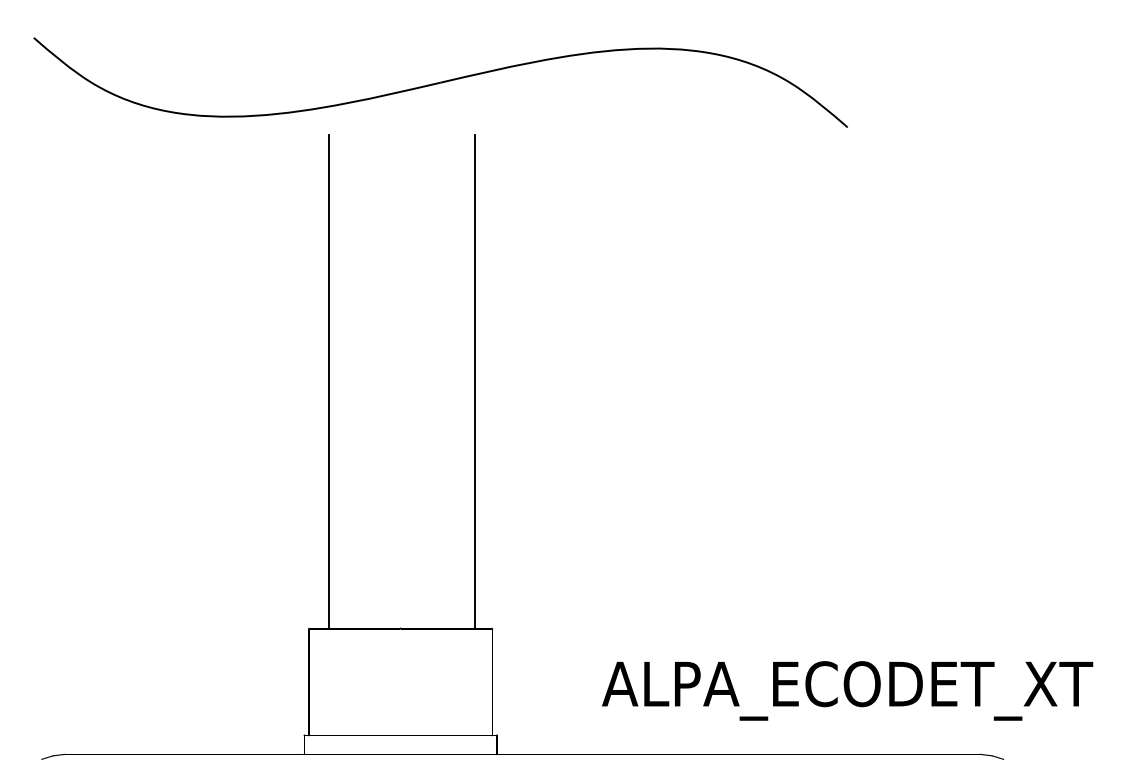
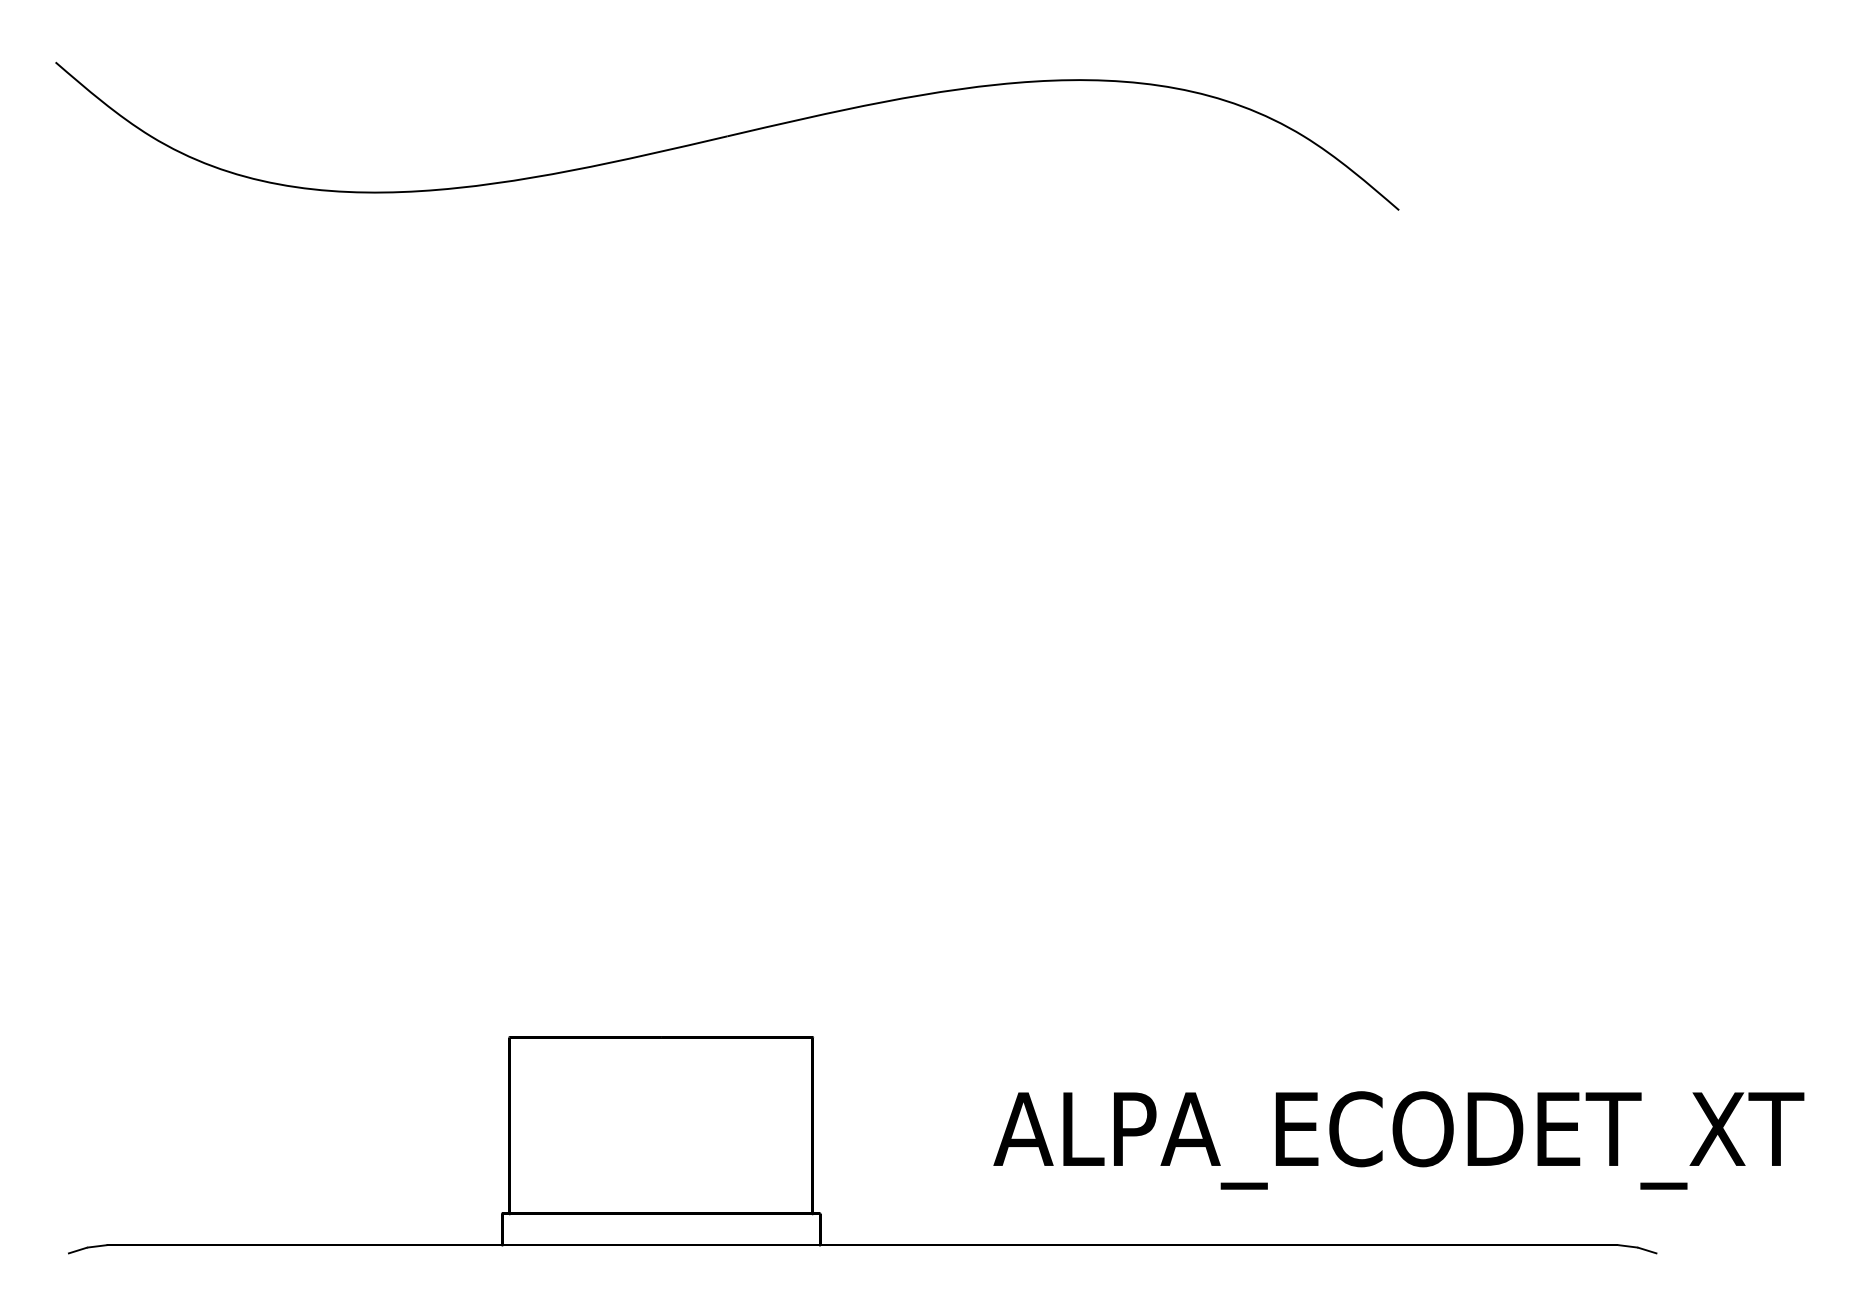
line: (329, 381) -> (543, 629), removed
line: (475, 381) -> (784, 629), removed

